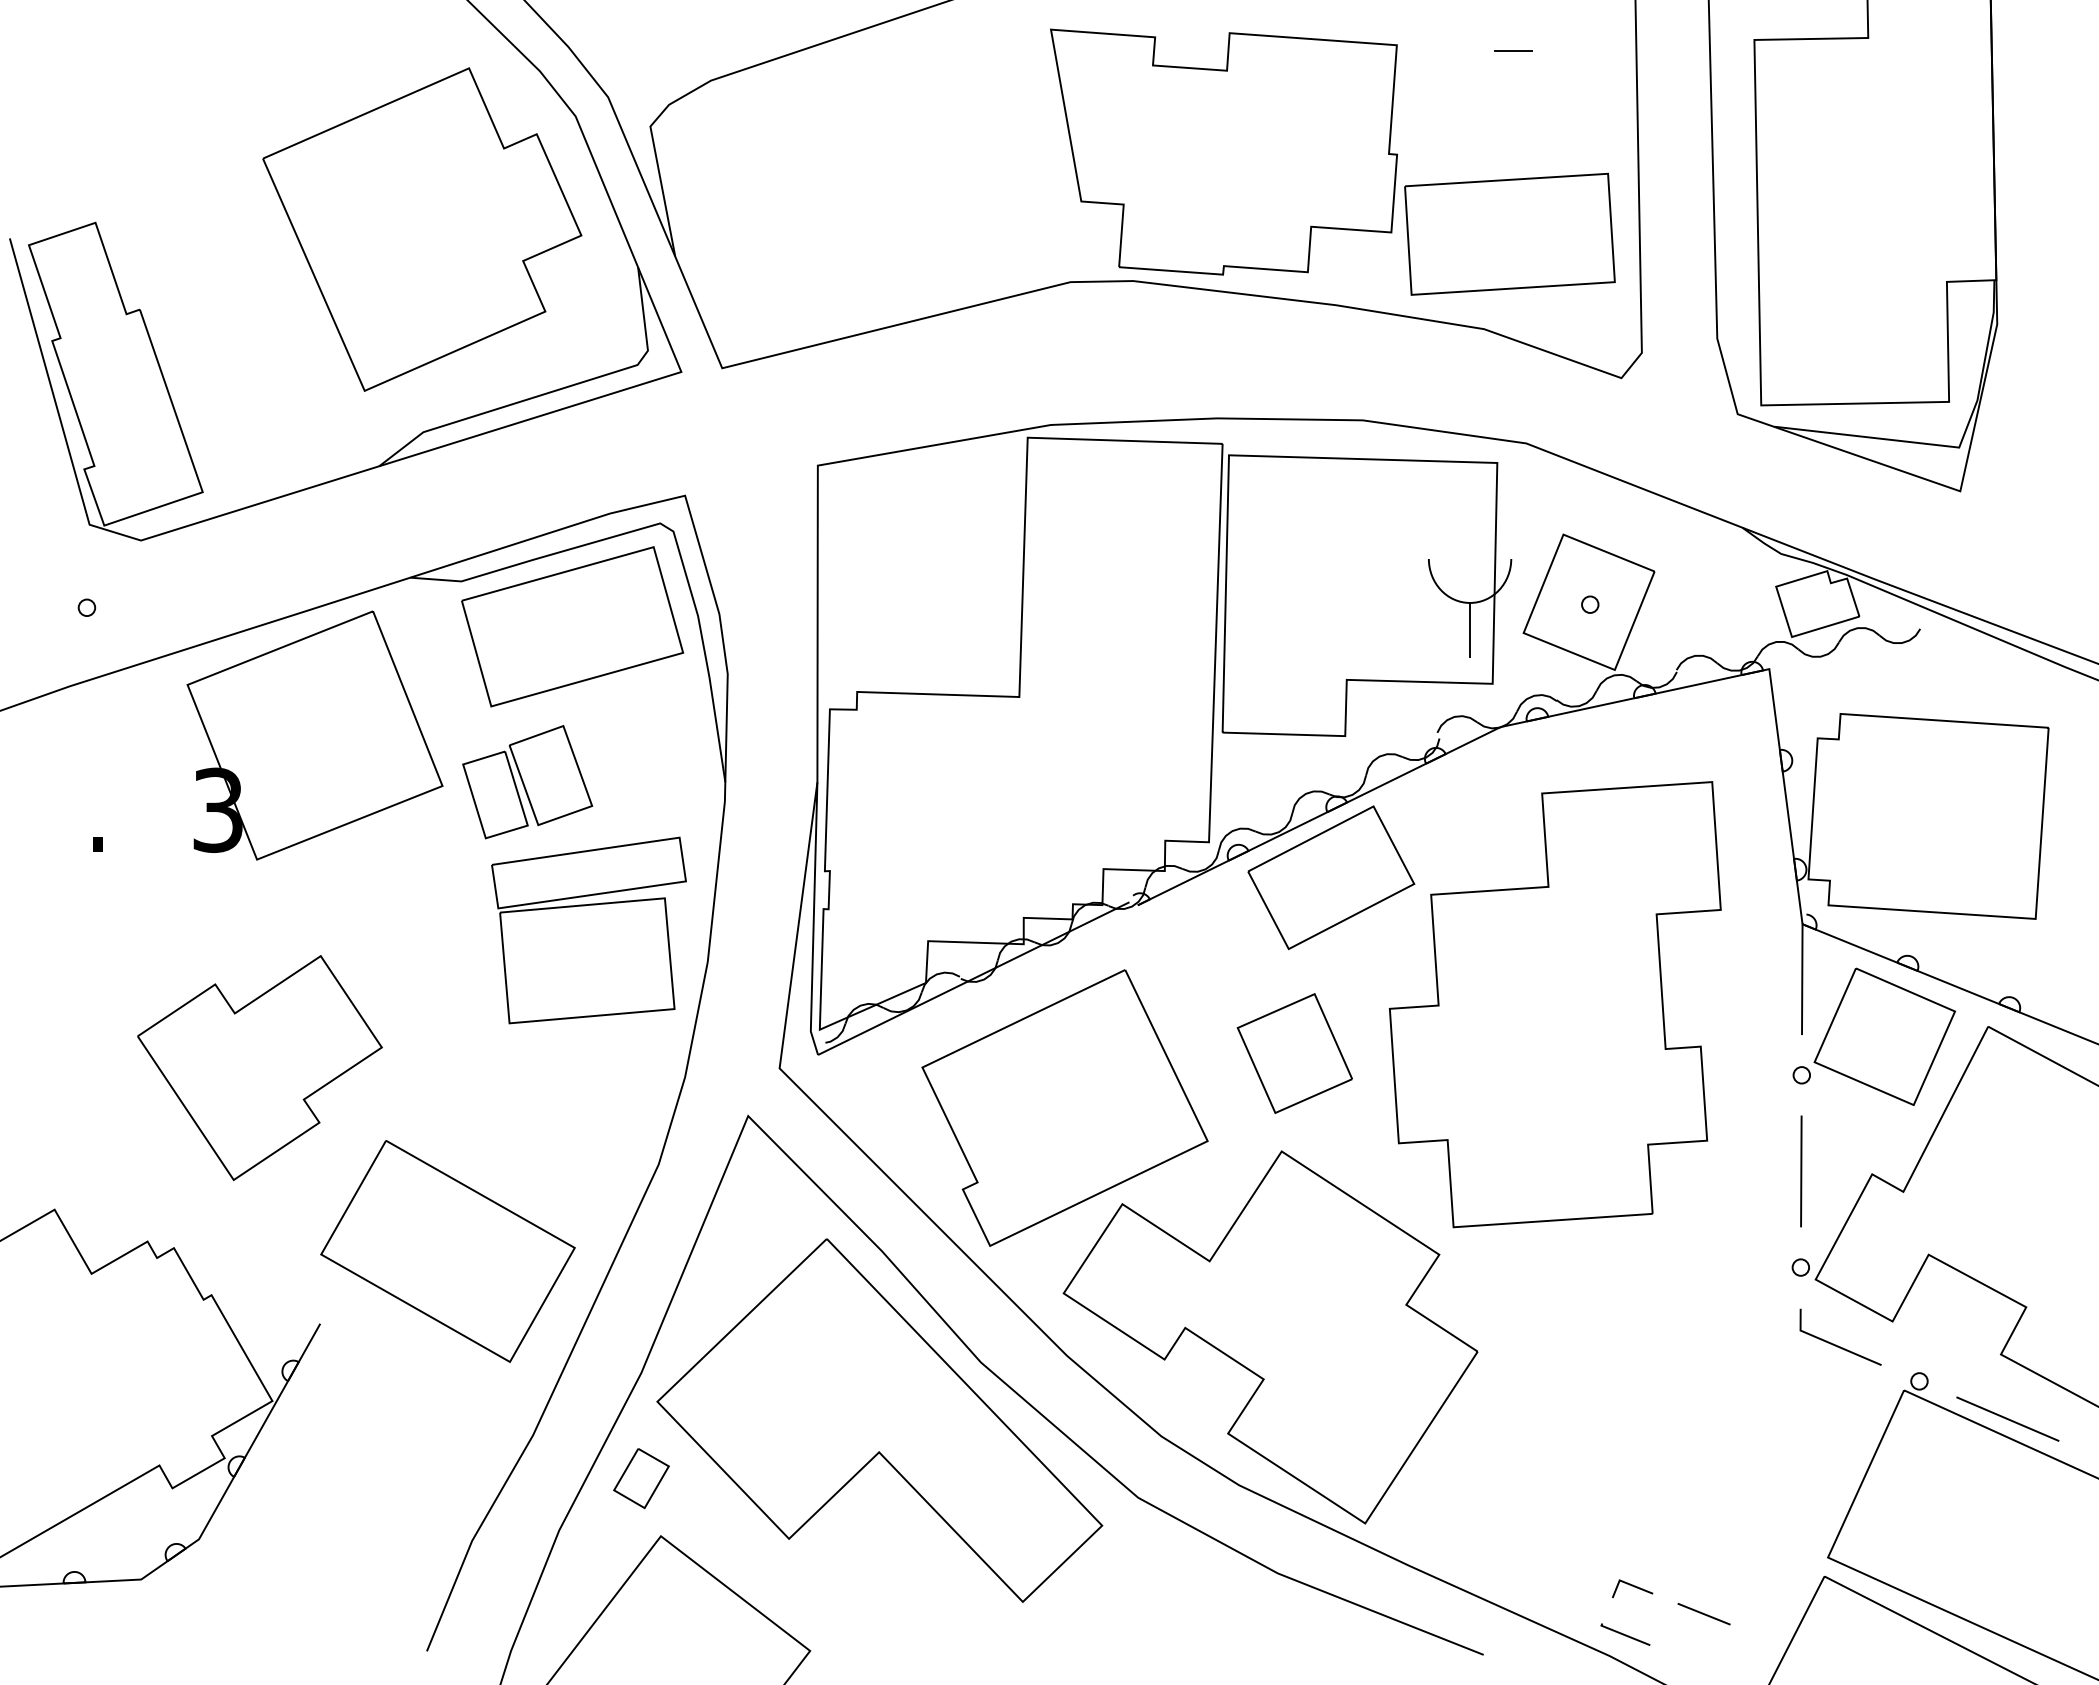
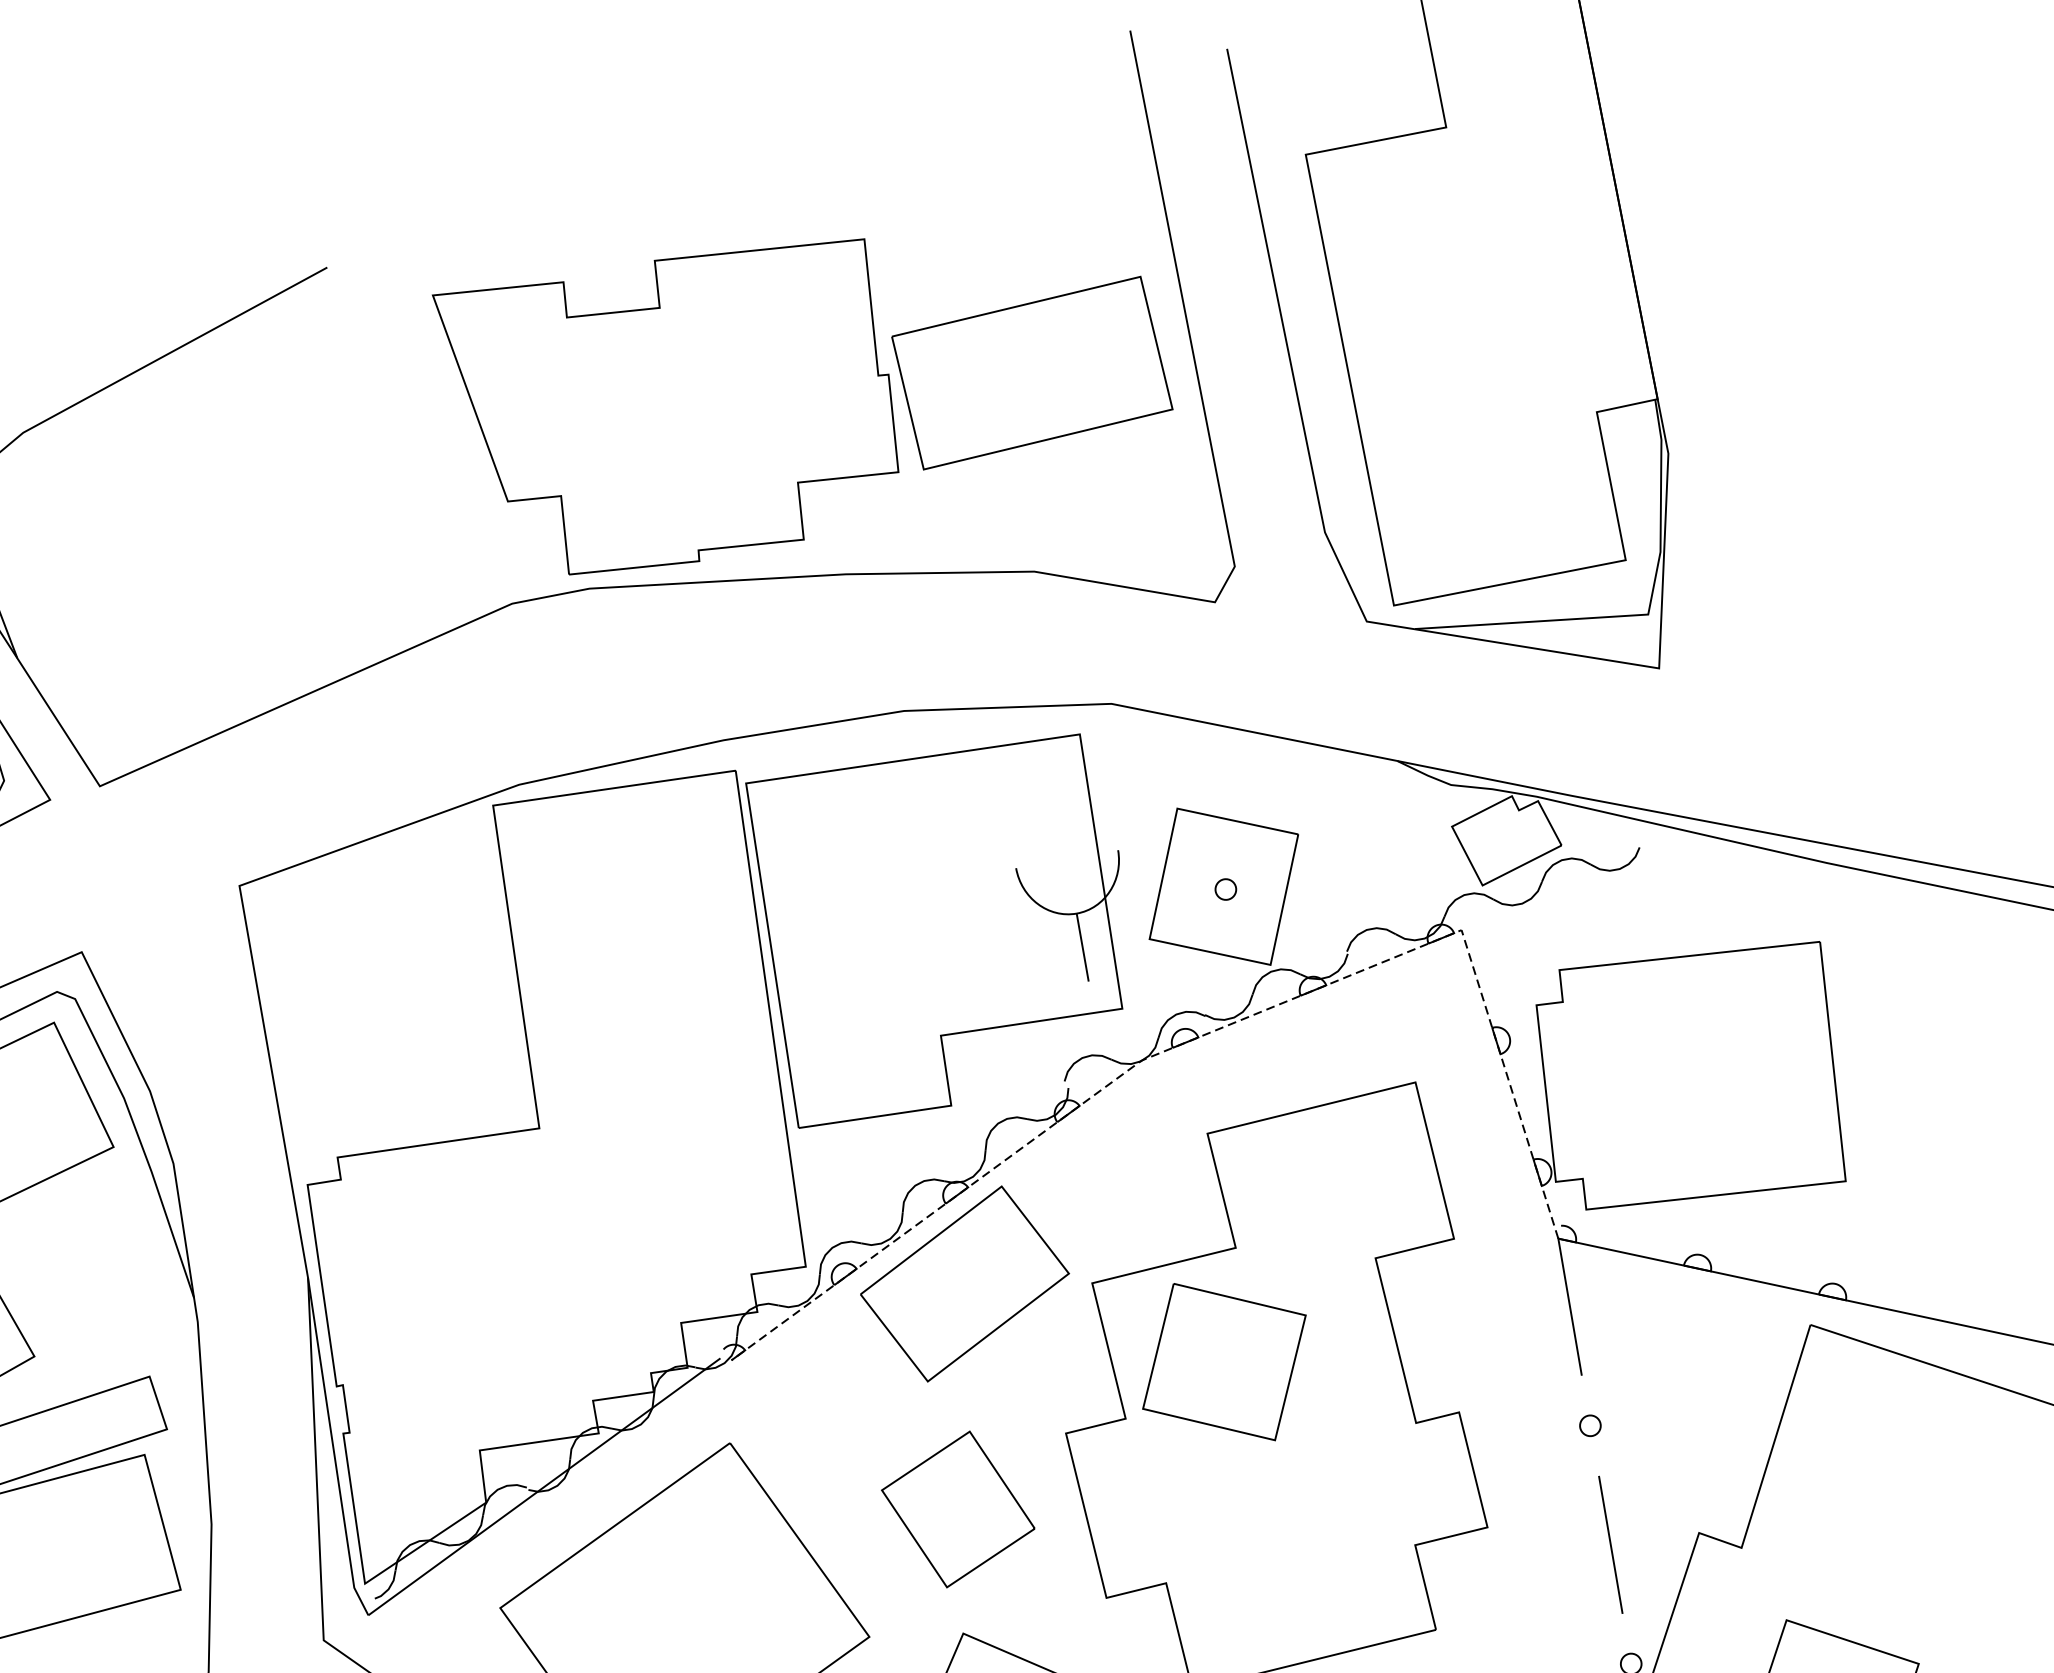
line: (1512, 50) -> (1008, 220), removed
part: (1509, 233) -> (1031, 372), moved
line: (1563, 713) -> (1216, 1030), solid -> dashed
part: (1884, 1036) -> (1223, 1361), moved

